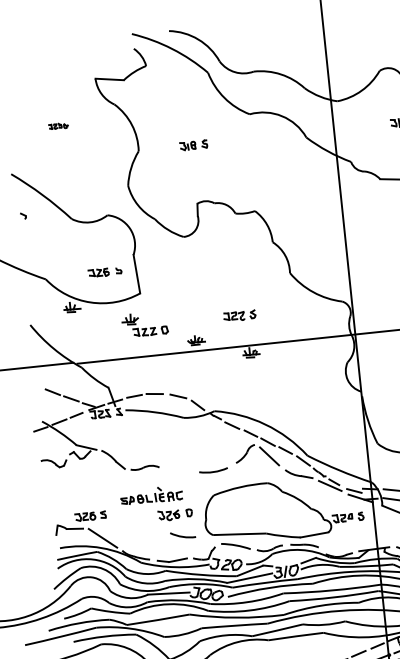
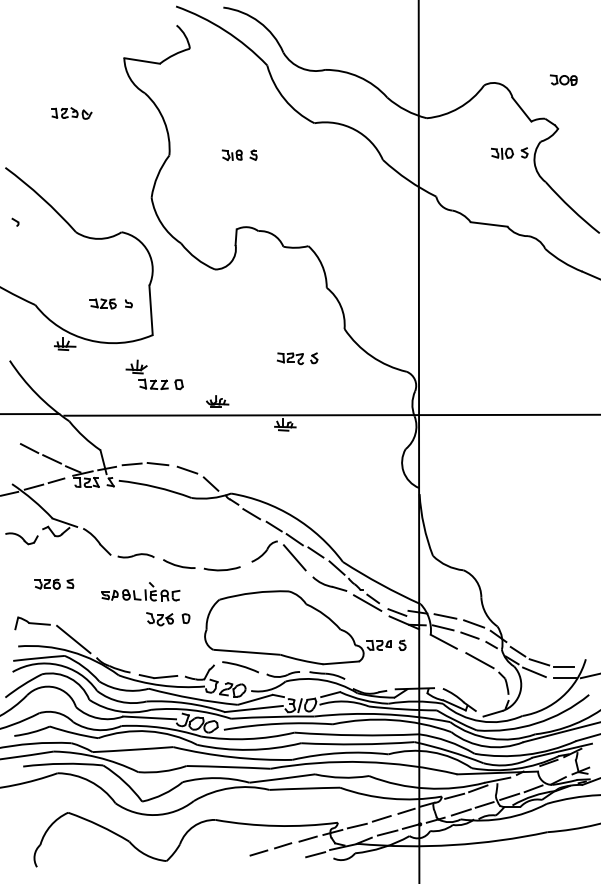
part: (58, 126) -> (71, 113), size x1.67
part: (239, 315) -> (297, 358), moved
part: (90, 515) -> (54, 583), moved
arc: (183, 536) -> (179, 565), moved

